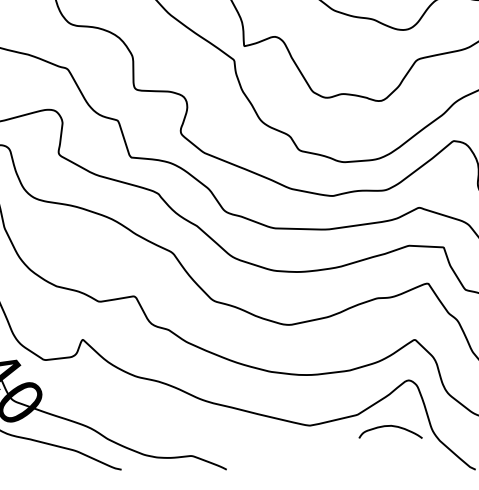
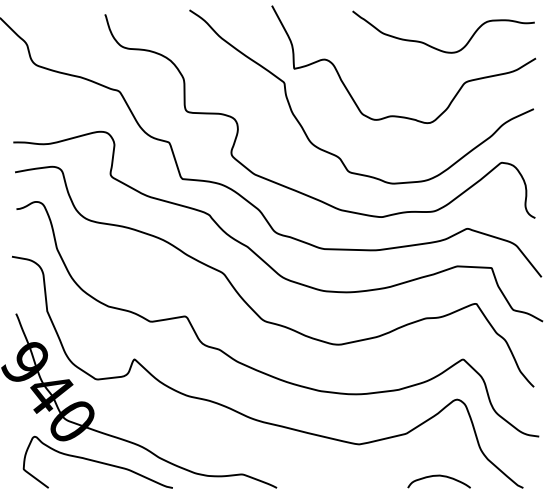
curve: (389, 426) -> (438, 476), moved

